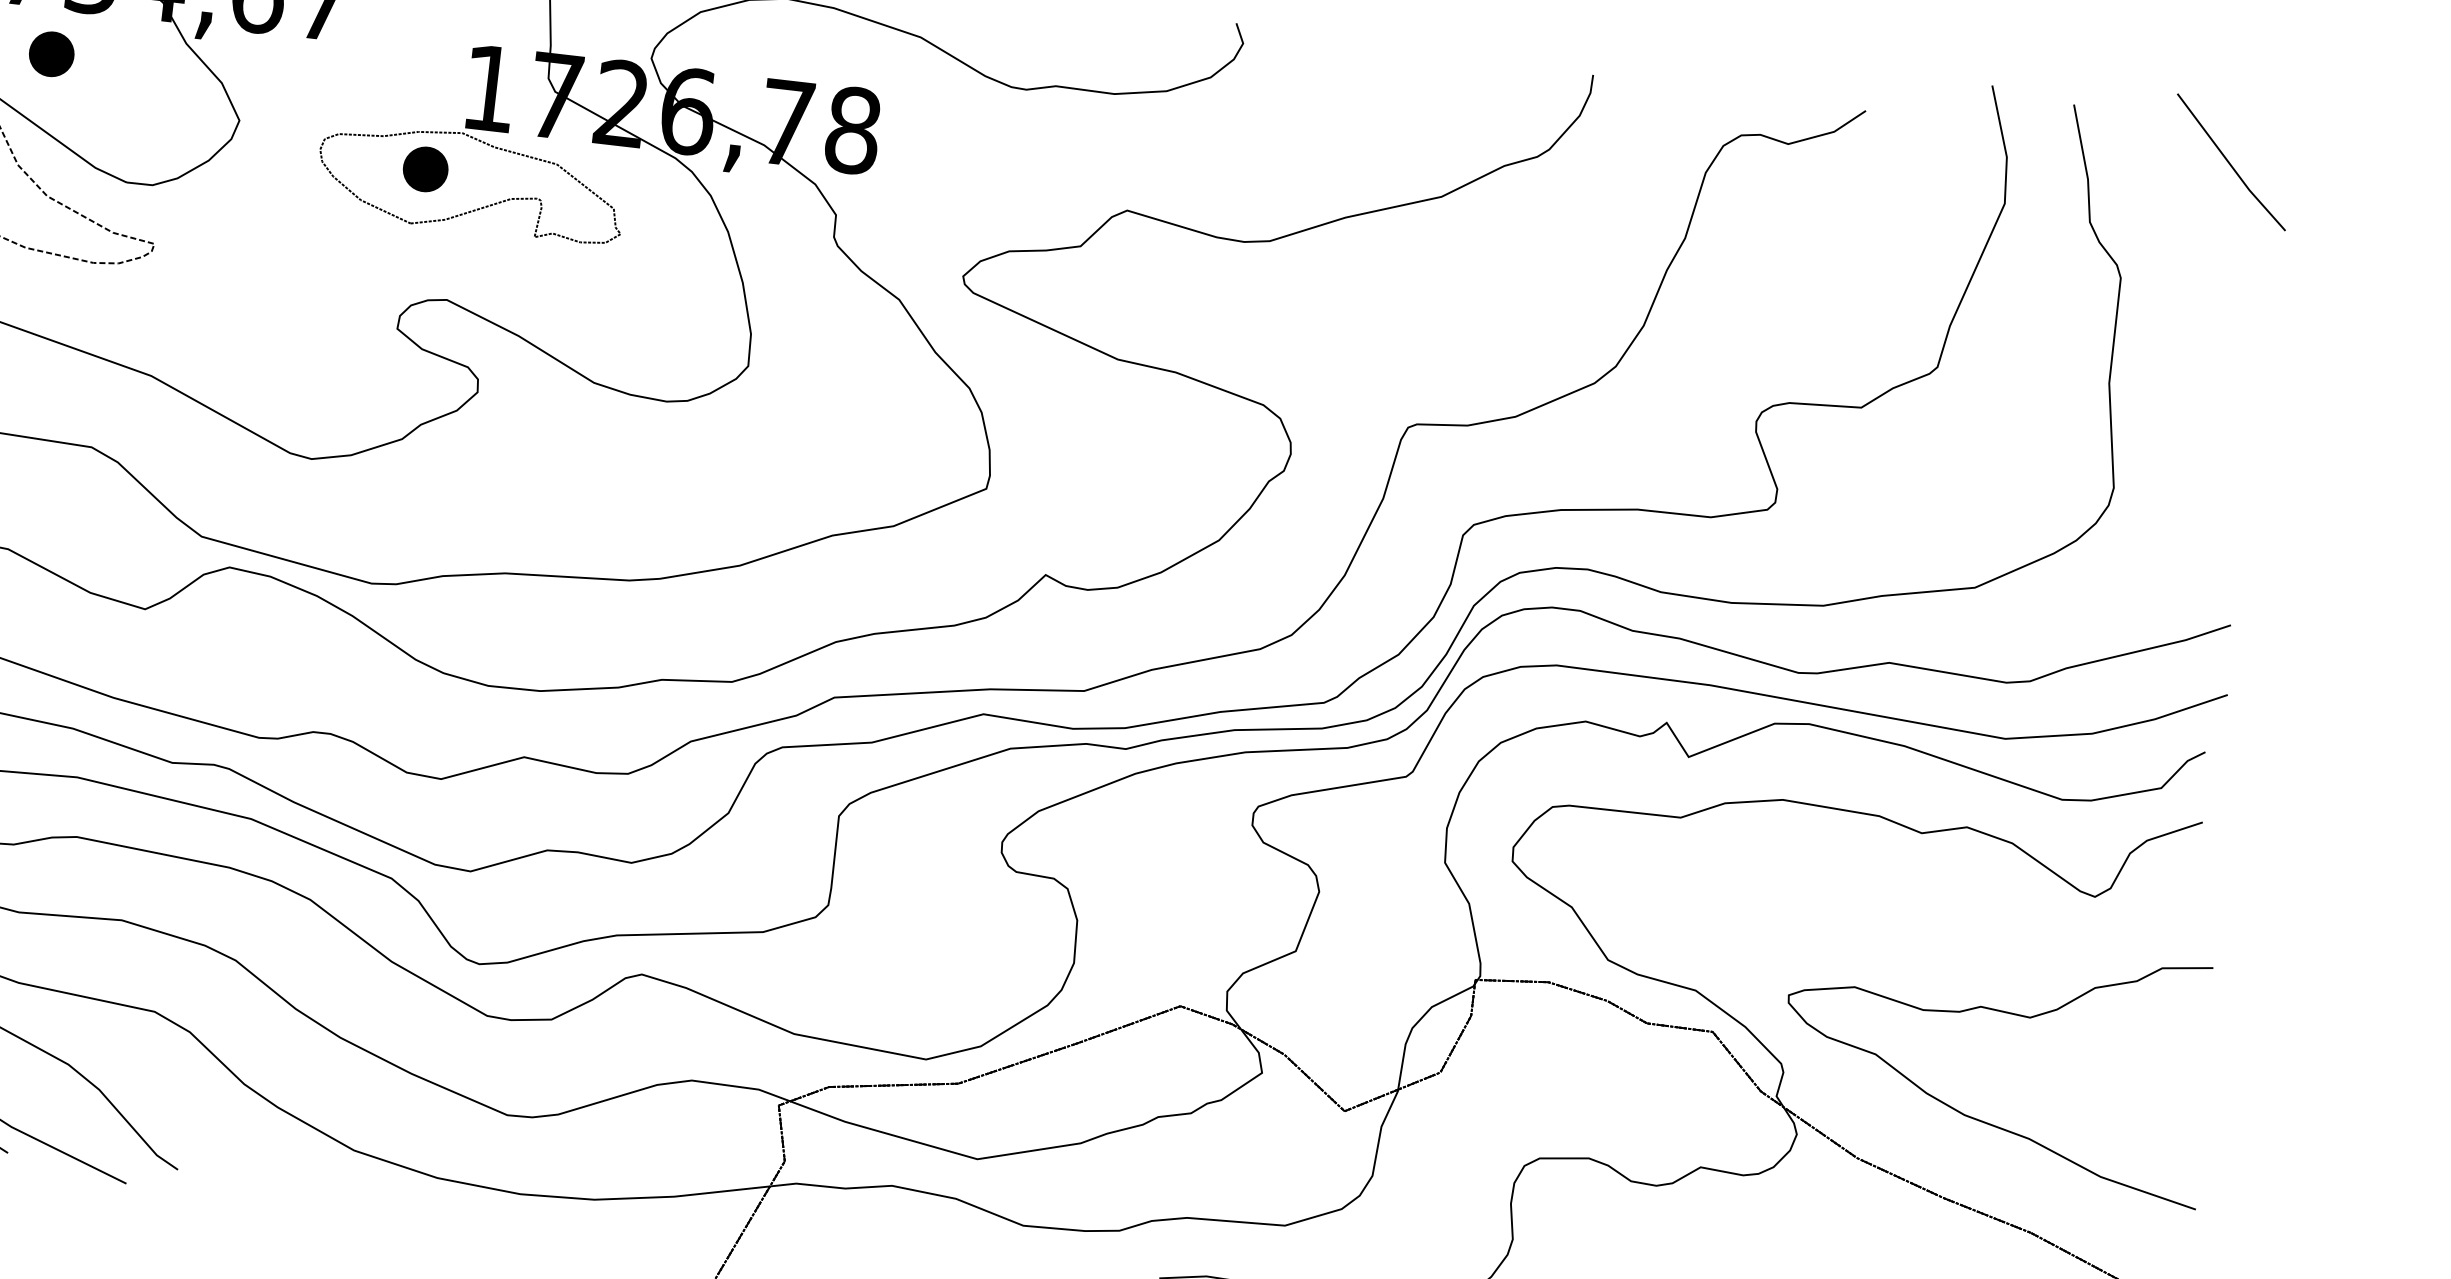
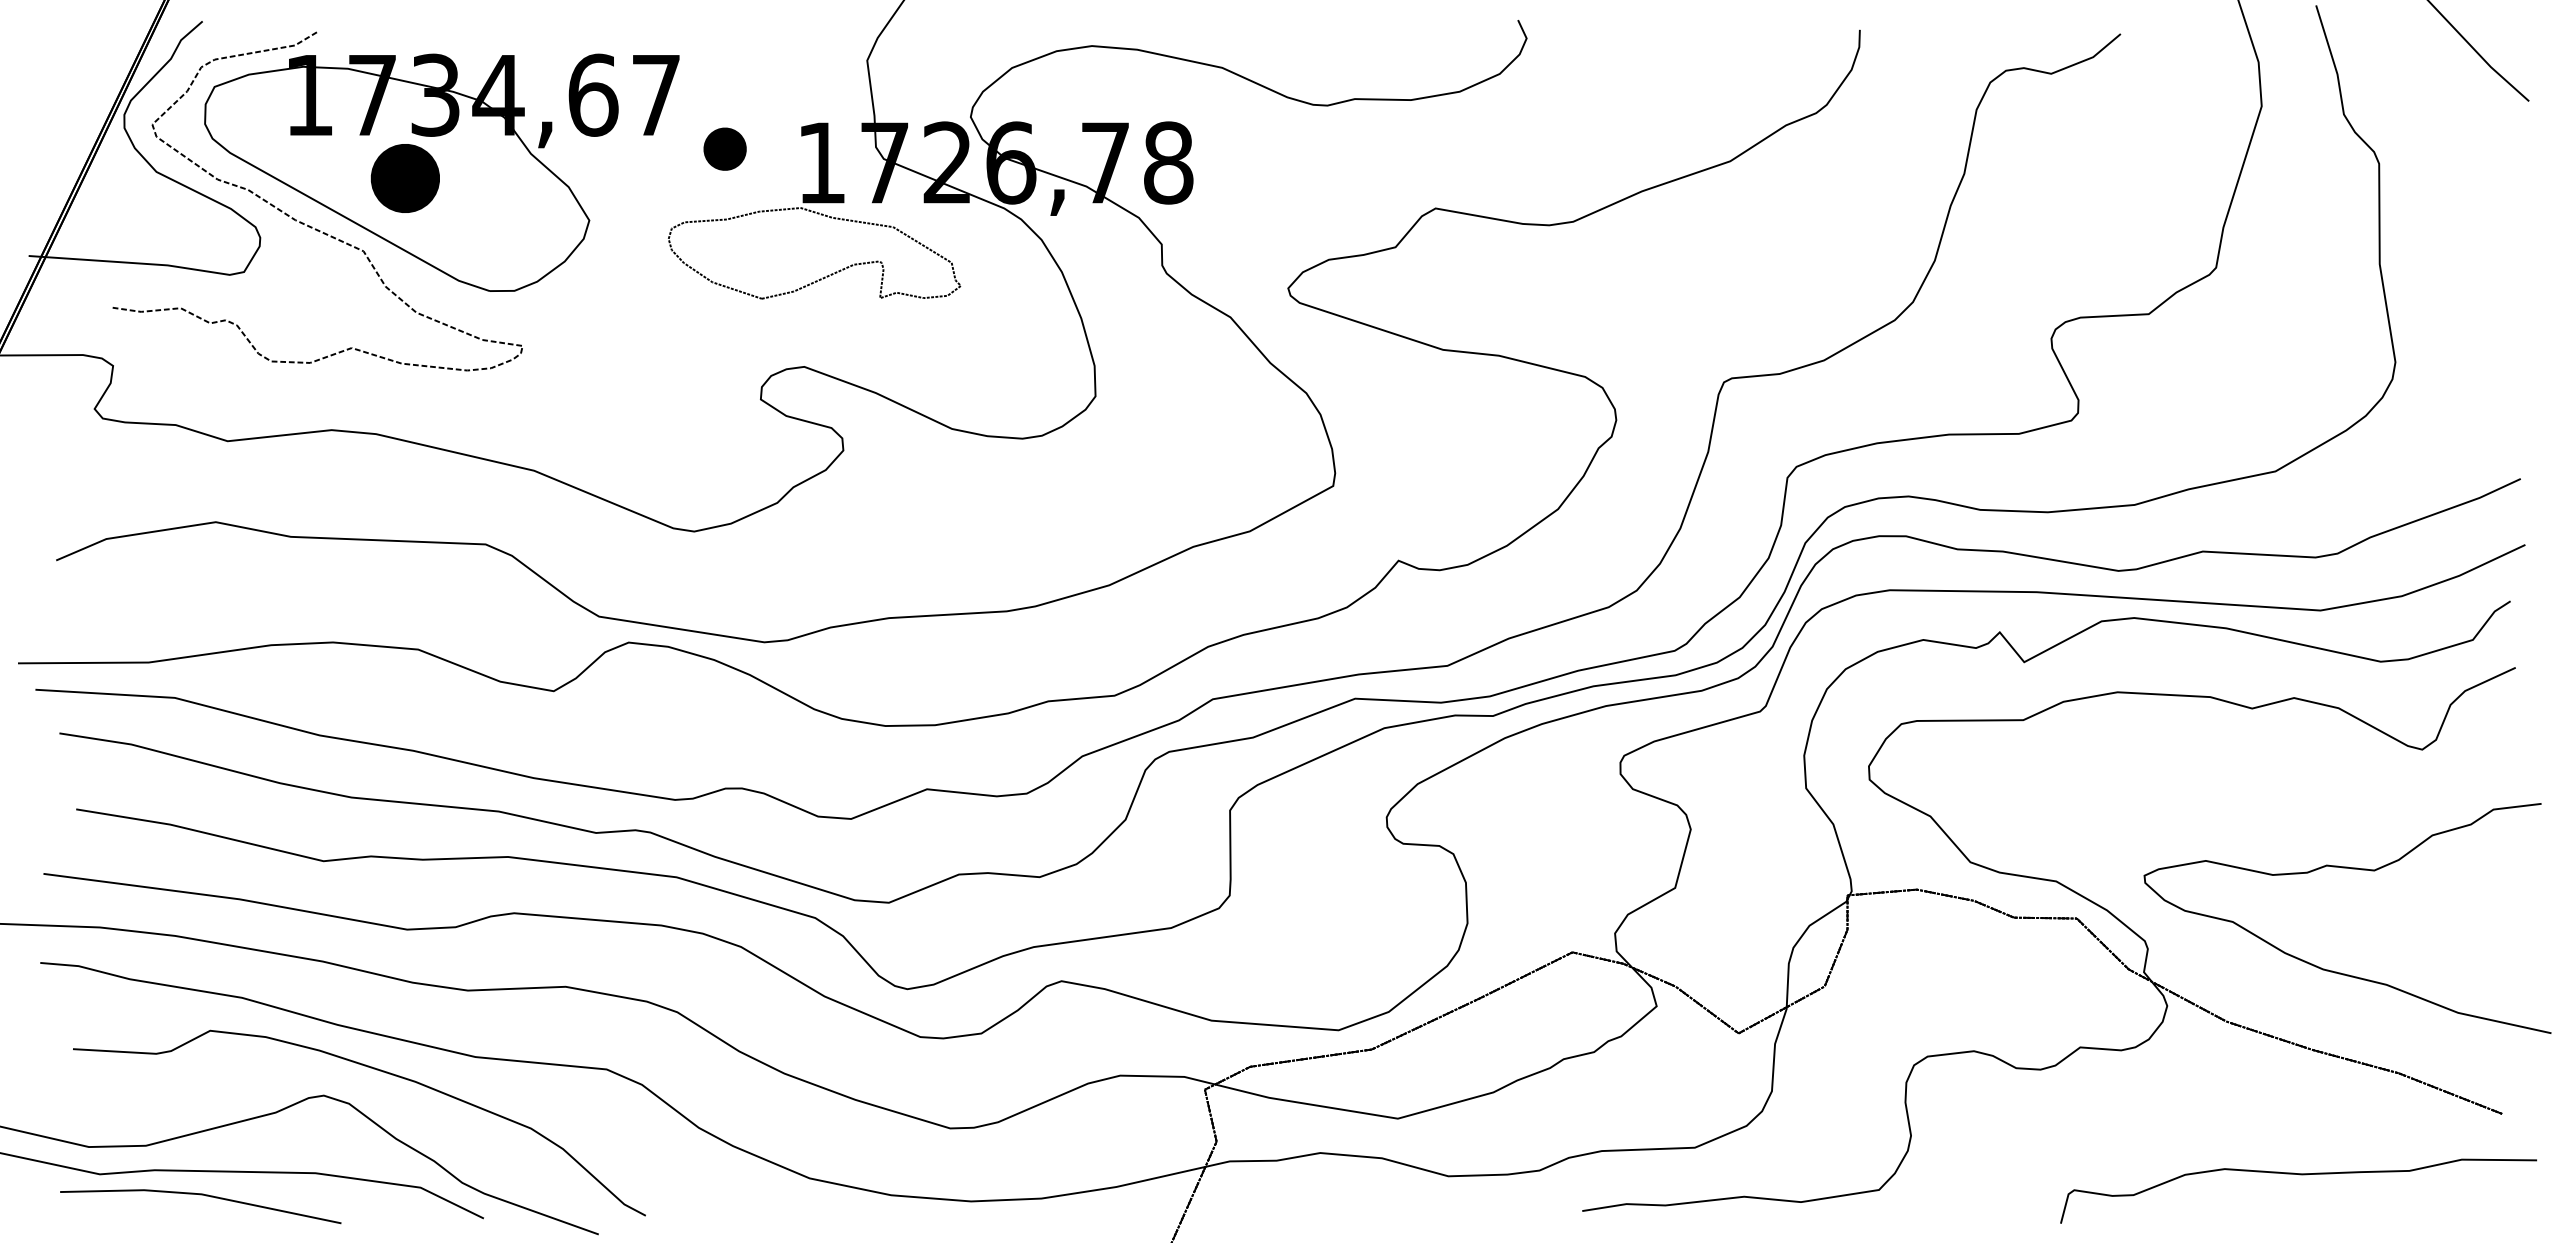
part: (50, 54) -> (404, 178), size x1.6
part: (425, 168) -> (724, 148), moved

